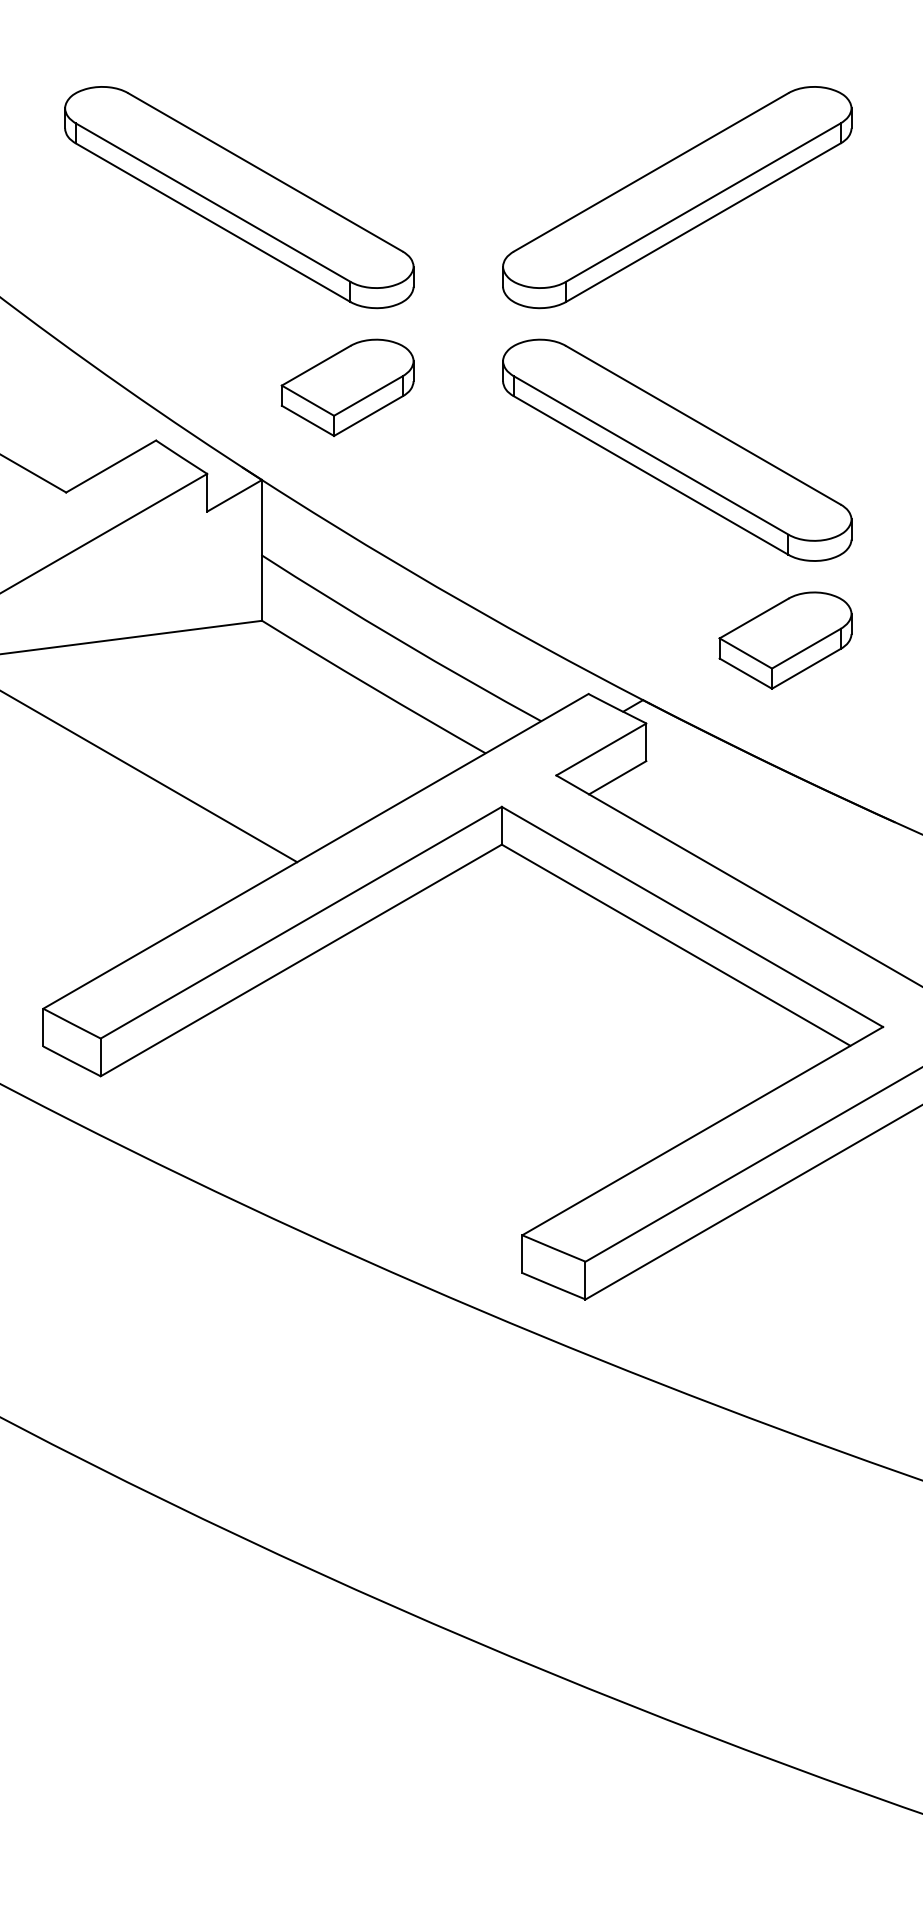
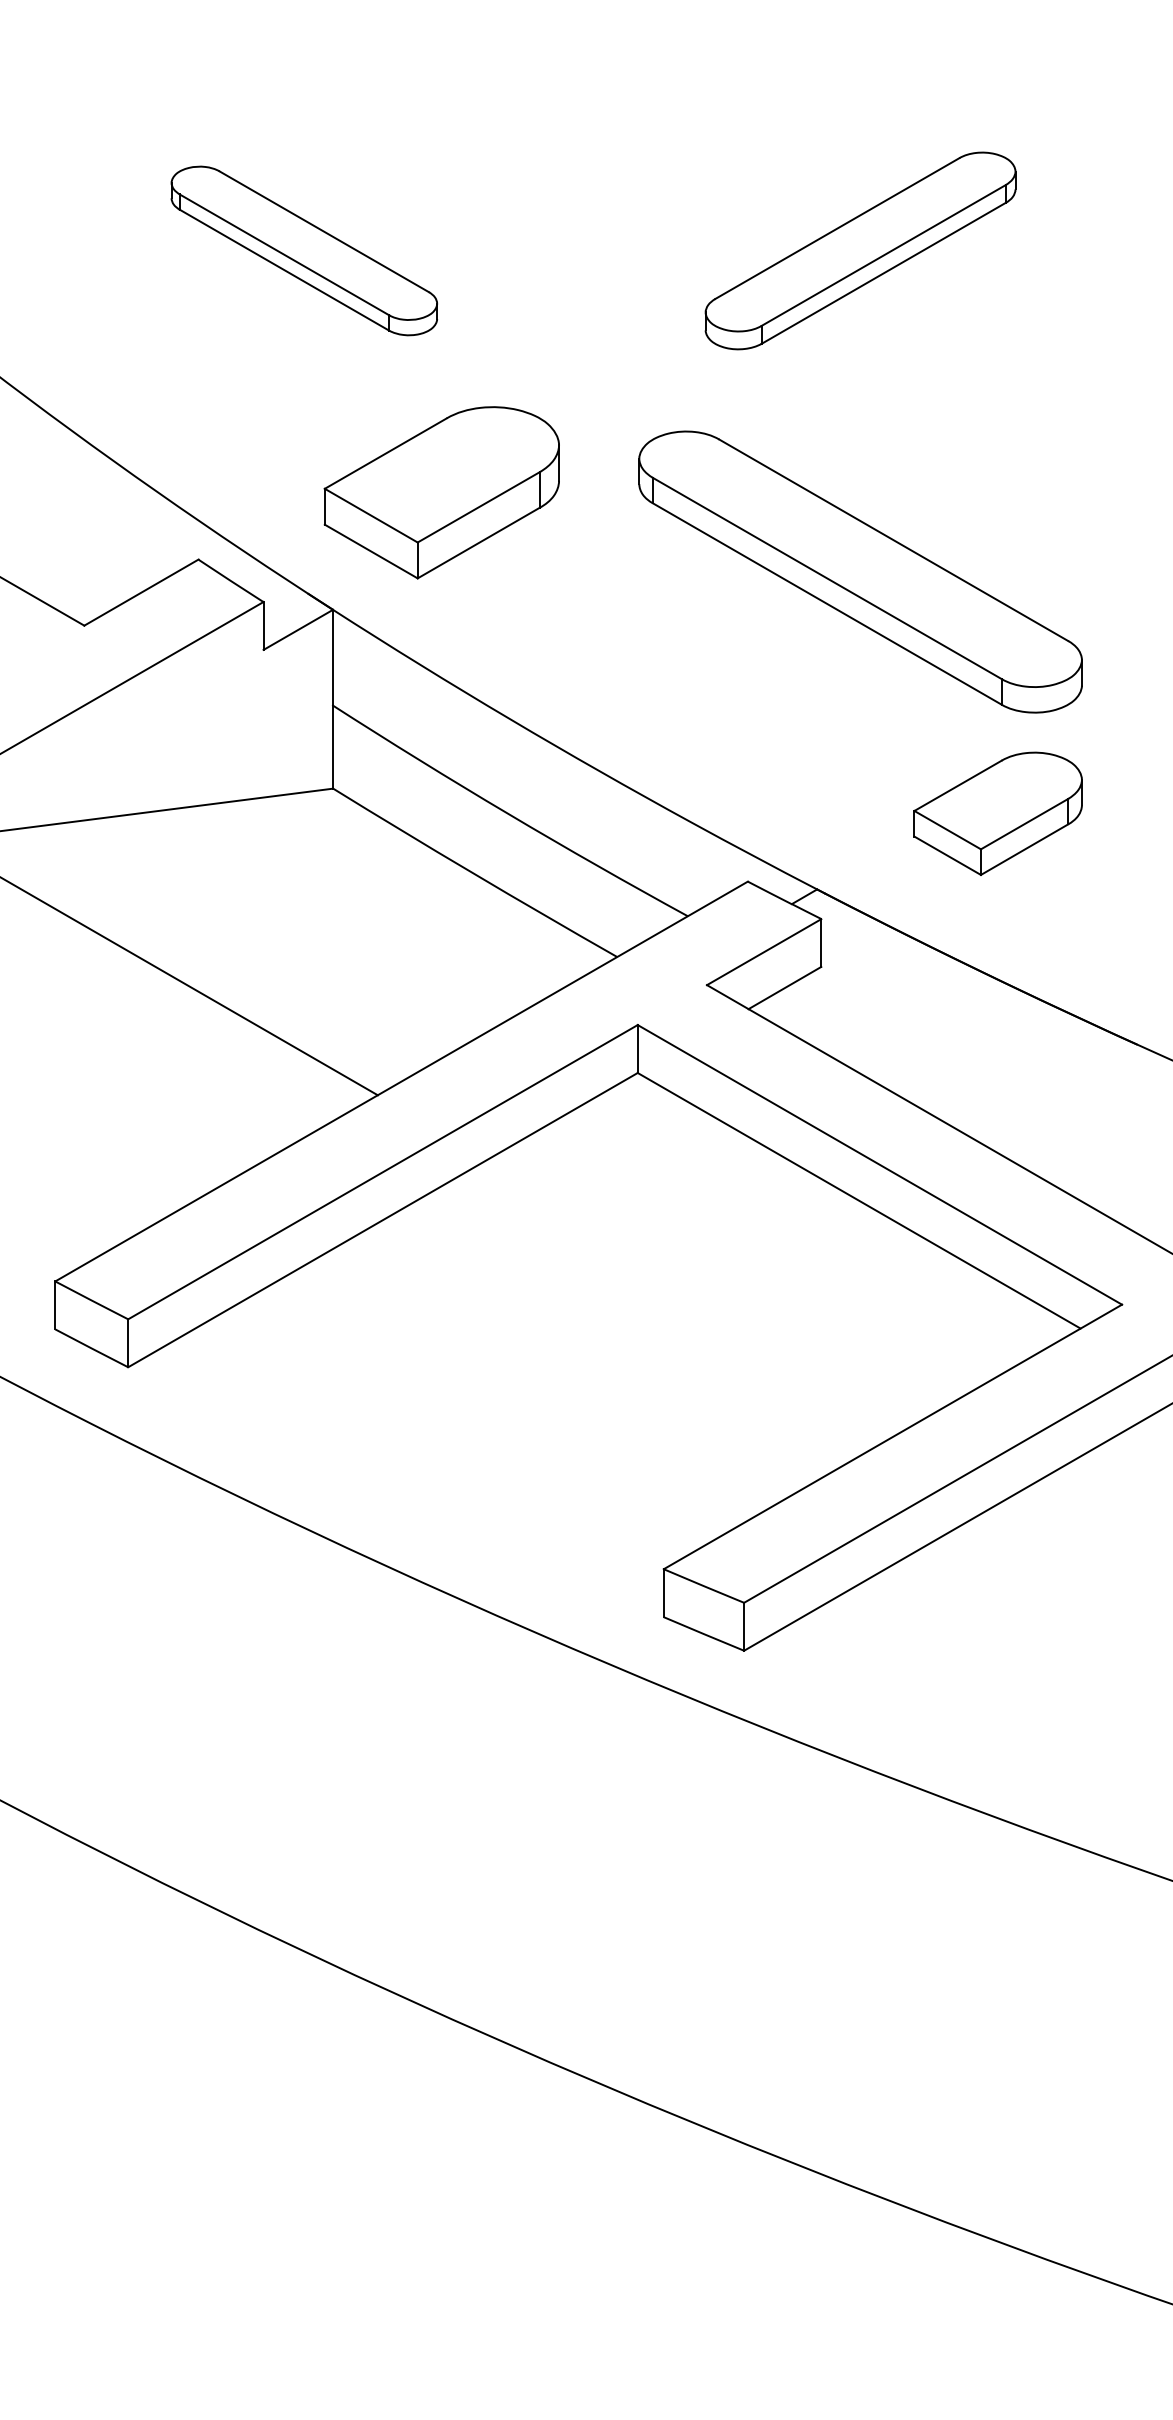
part: (239, 197) -> (304, 250), size x0.6
part: (677, 197) -> (860, 250), size x0.7
part: (347, 387) -> (441, 492), size x1.4

